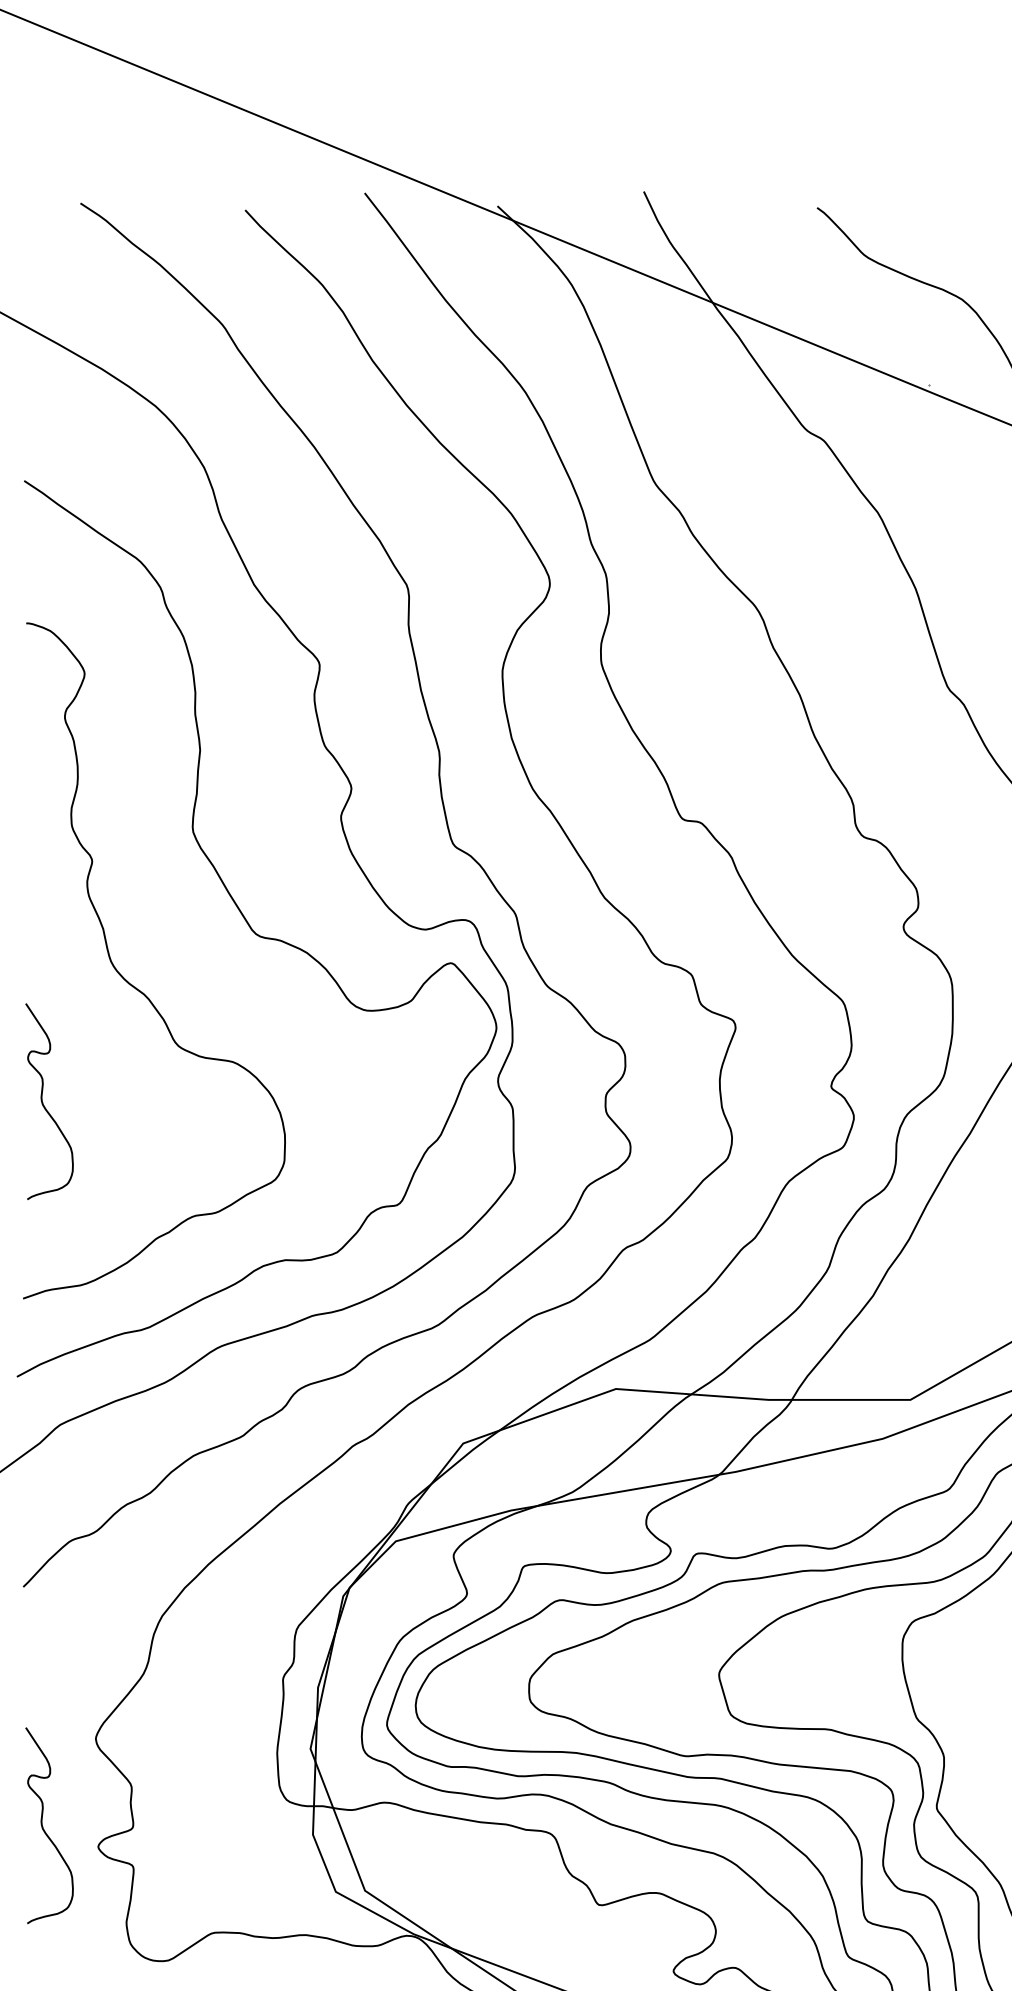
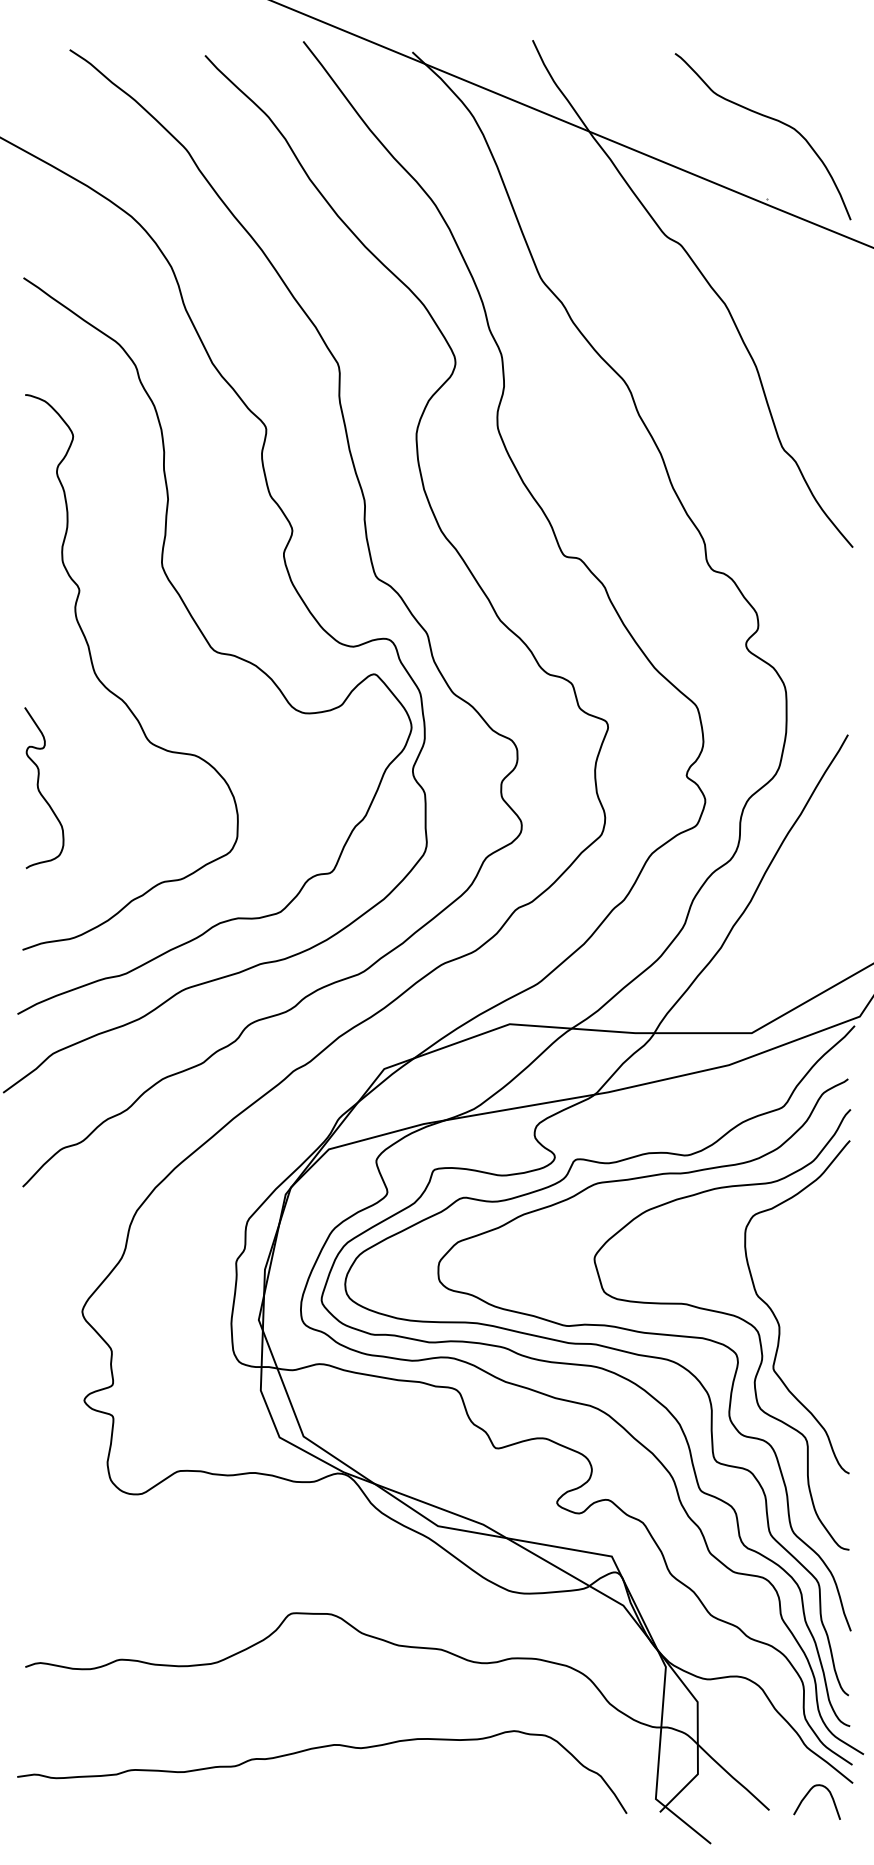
curve: (43, 1826) -> (39, 1383), removed

